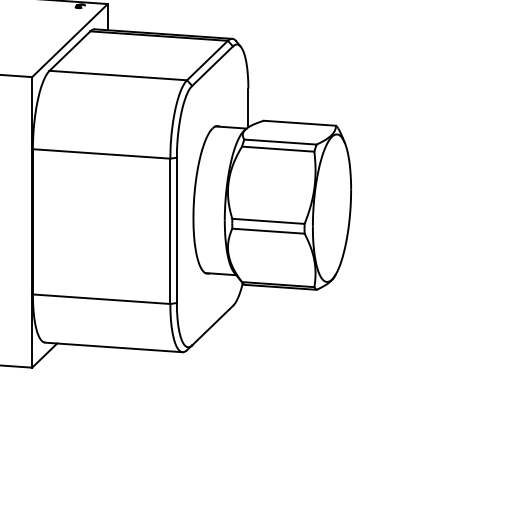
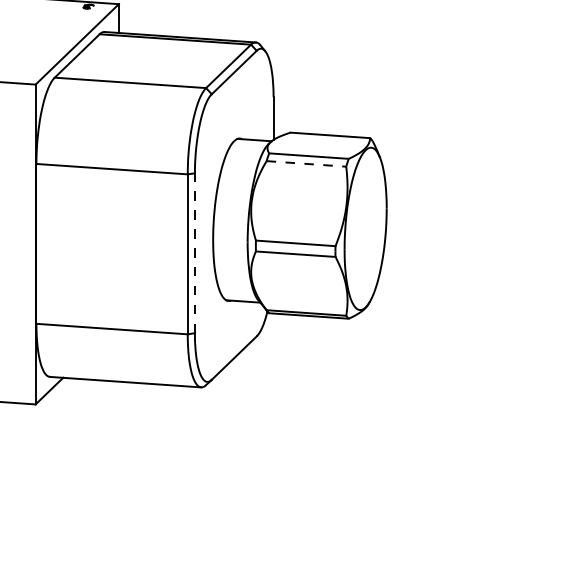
line: (278, 148) -> (306, 163), solid -> dashed
line: (176, 230) -> (194, 253), solid -> dashed

